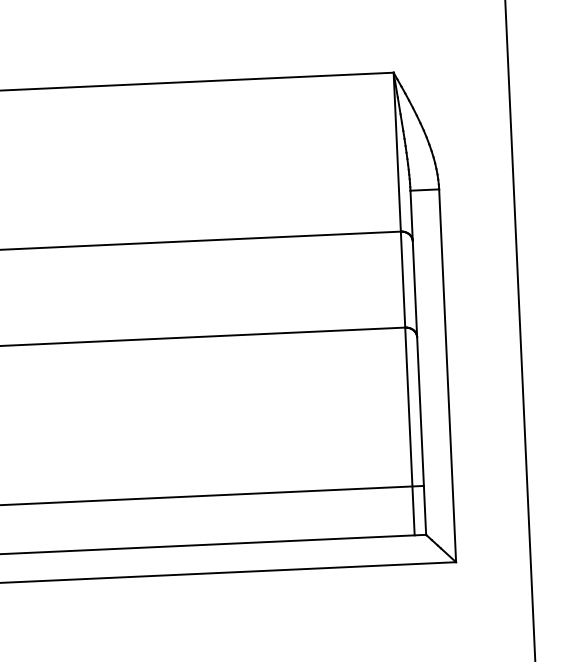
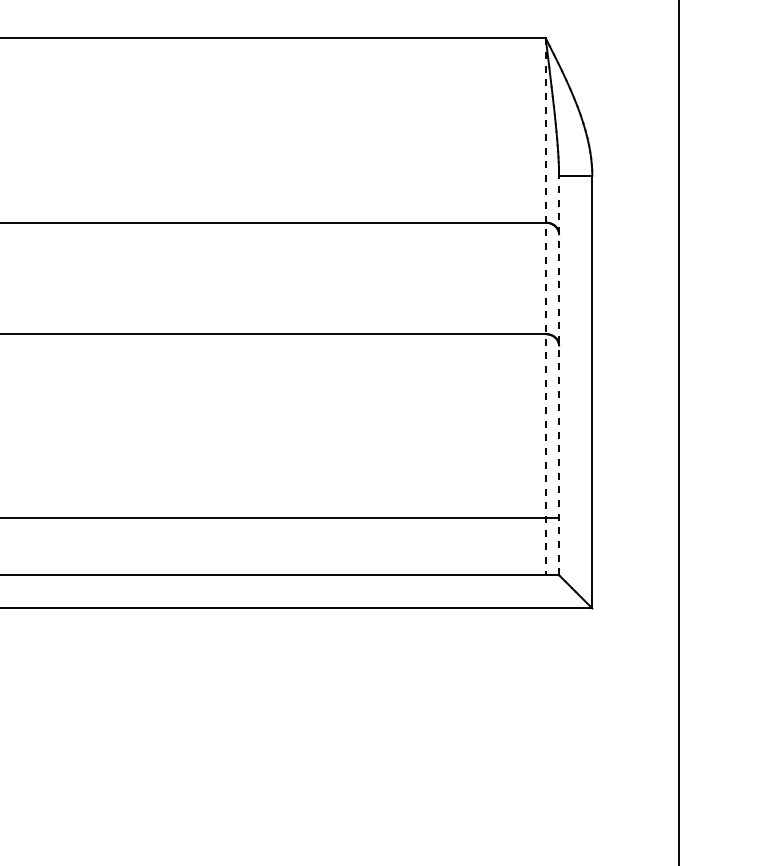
line: (403, 304) -> (545, 307), solid -> dashed
line: (418, 362) -> (559, 375), solid -> dashed

